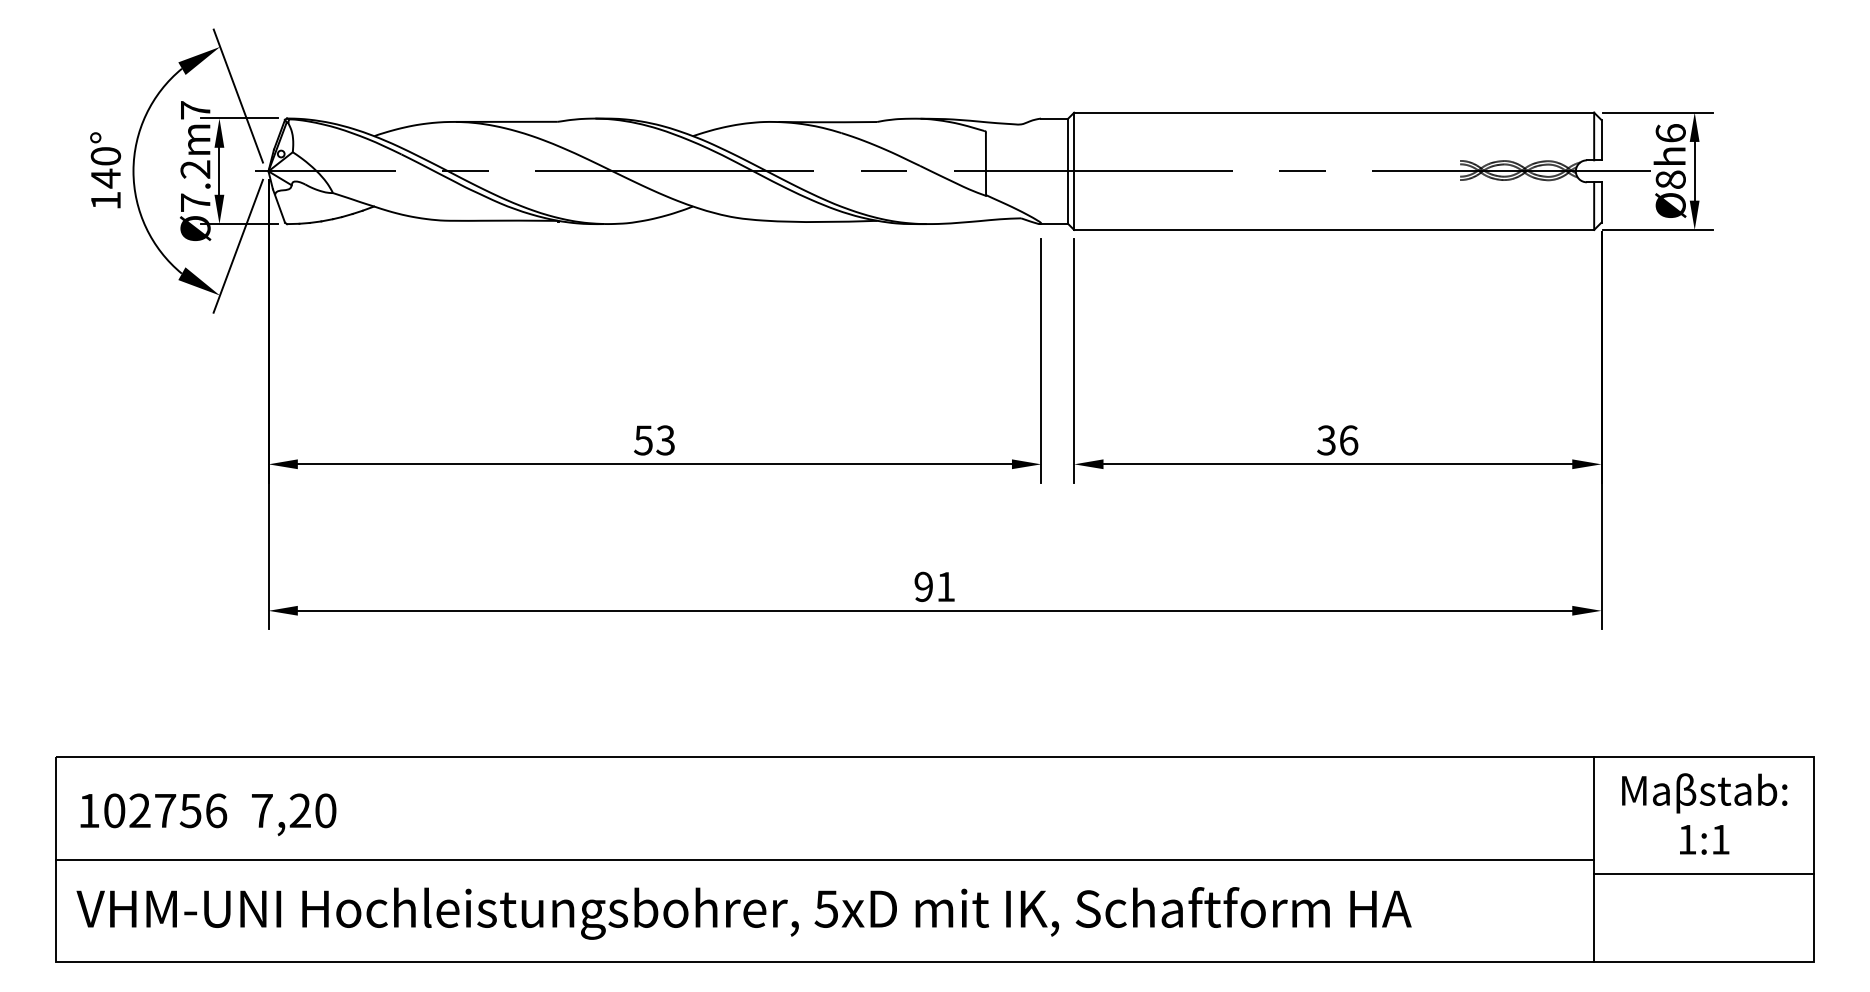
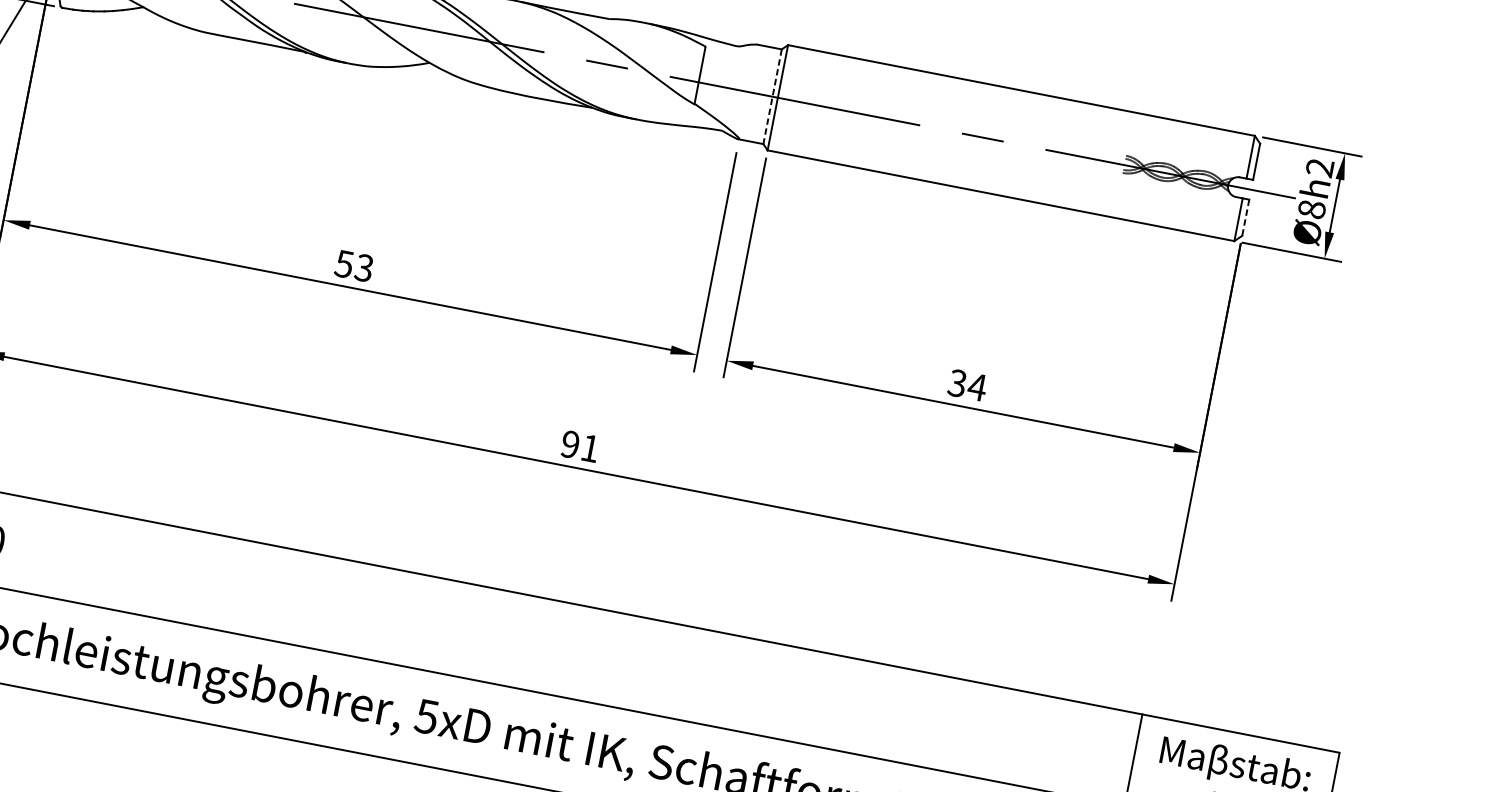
text: (1670, 133) -> (1319, 167), Ø8h6 -> Ø8h2
line: (1068, 171) -> (772, 96), solid -> dashed
line: (1601, 202) -> (1245, 217), solid -> dashed
text: (1348, 440) -> (977, 387), 36 -> 34

